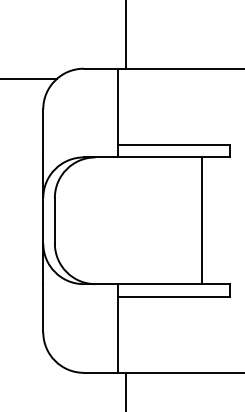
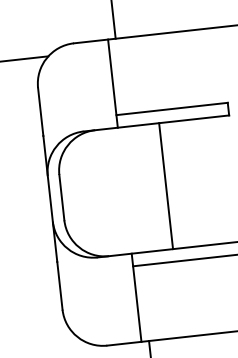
line: (201, 220) -> (165, 185), moved

